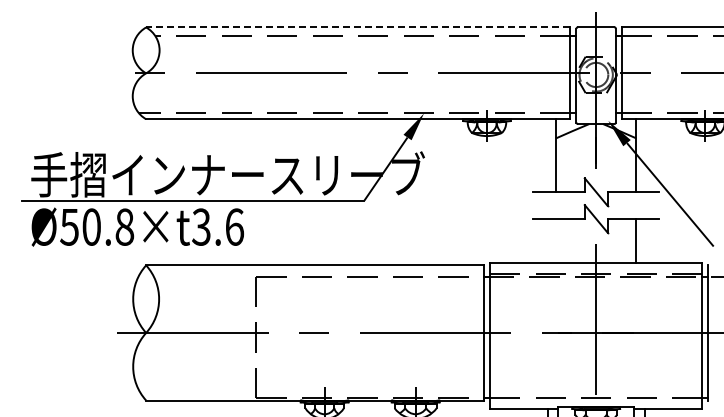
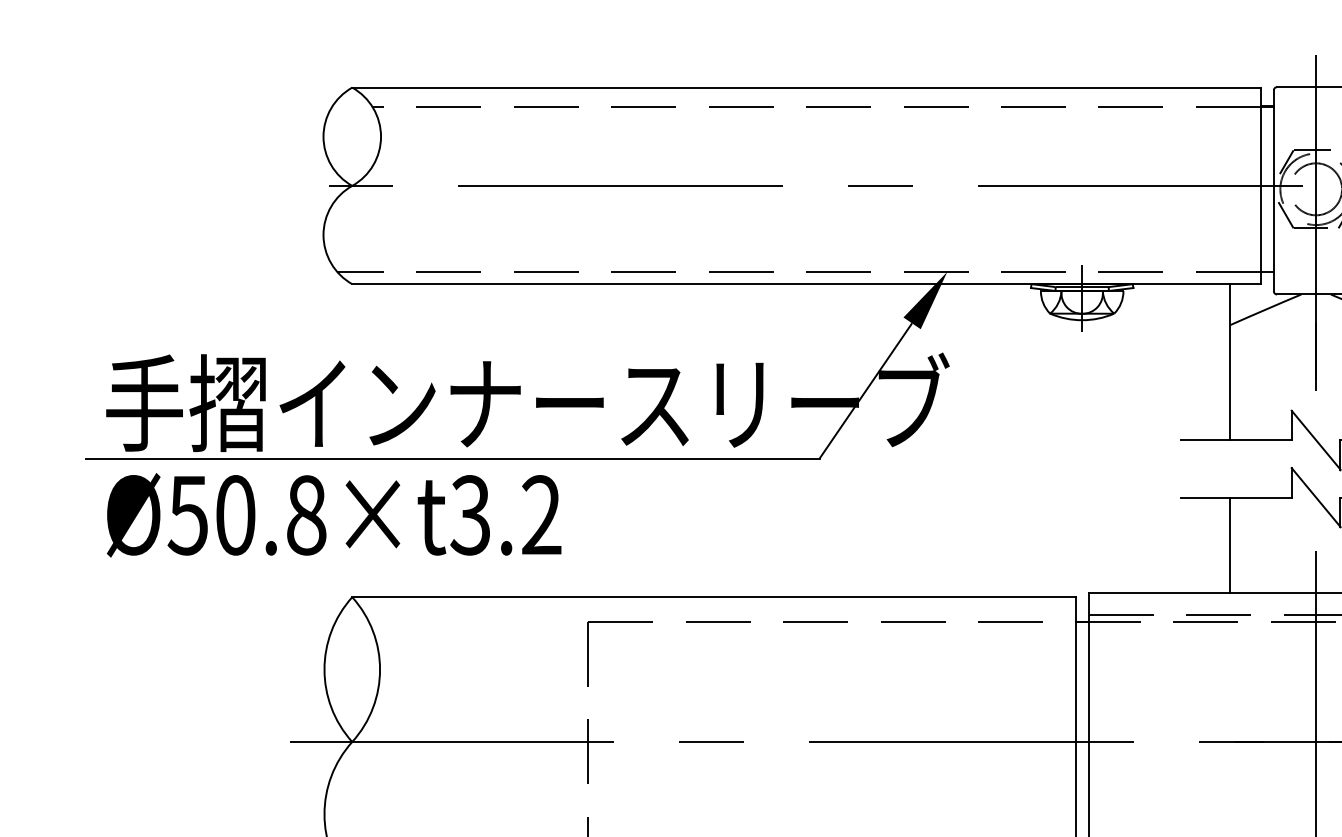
line: (357, 27) -> (804, 87), dashed -> solid
text: (234, 226) -> (541, 513), Ø50.8×t3.6 -> Ø50.8×t3.2
line: (555, 240) -> (1228, 543), added

